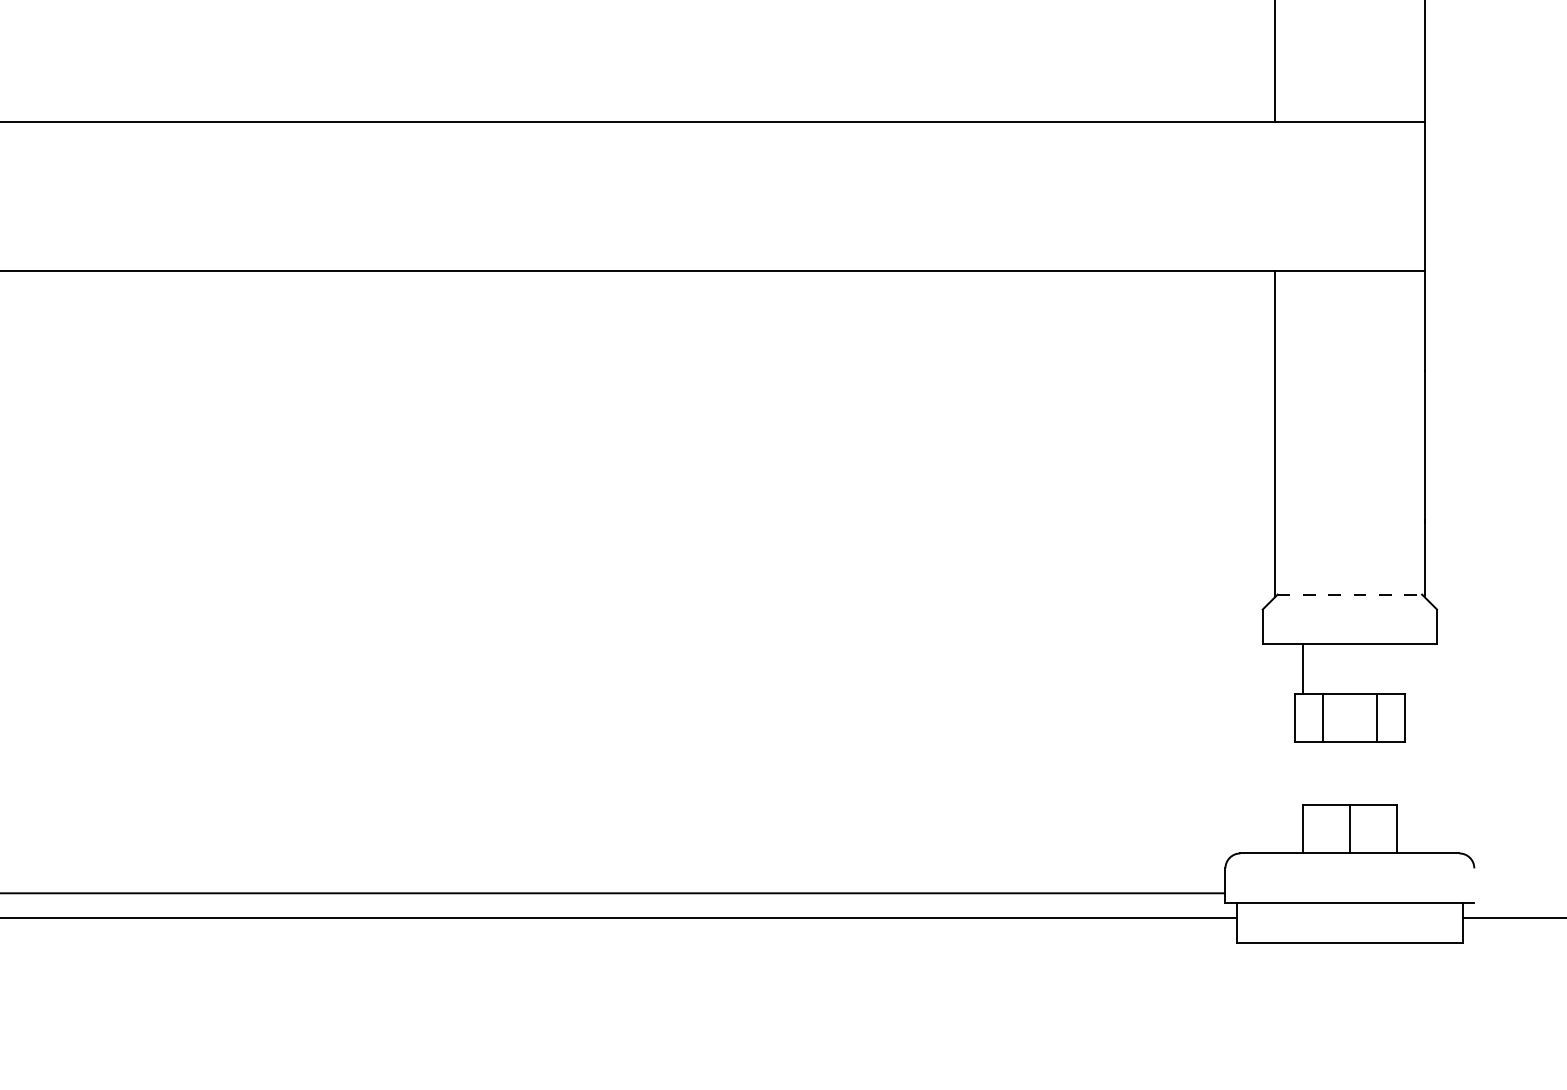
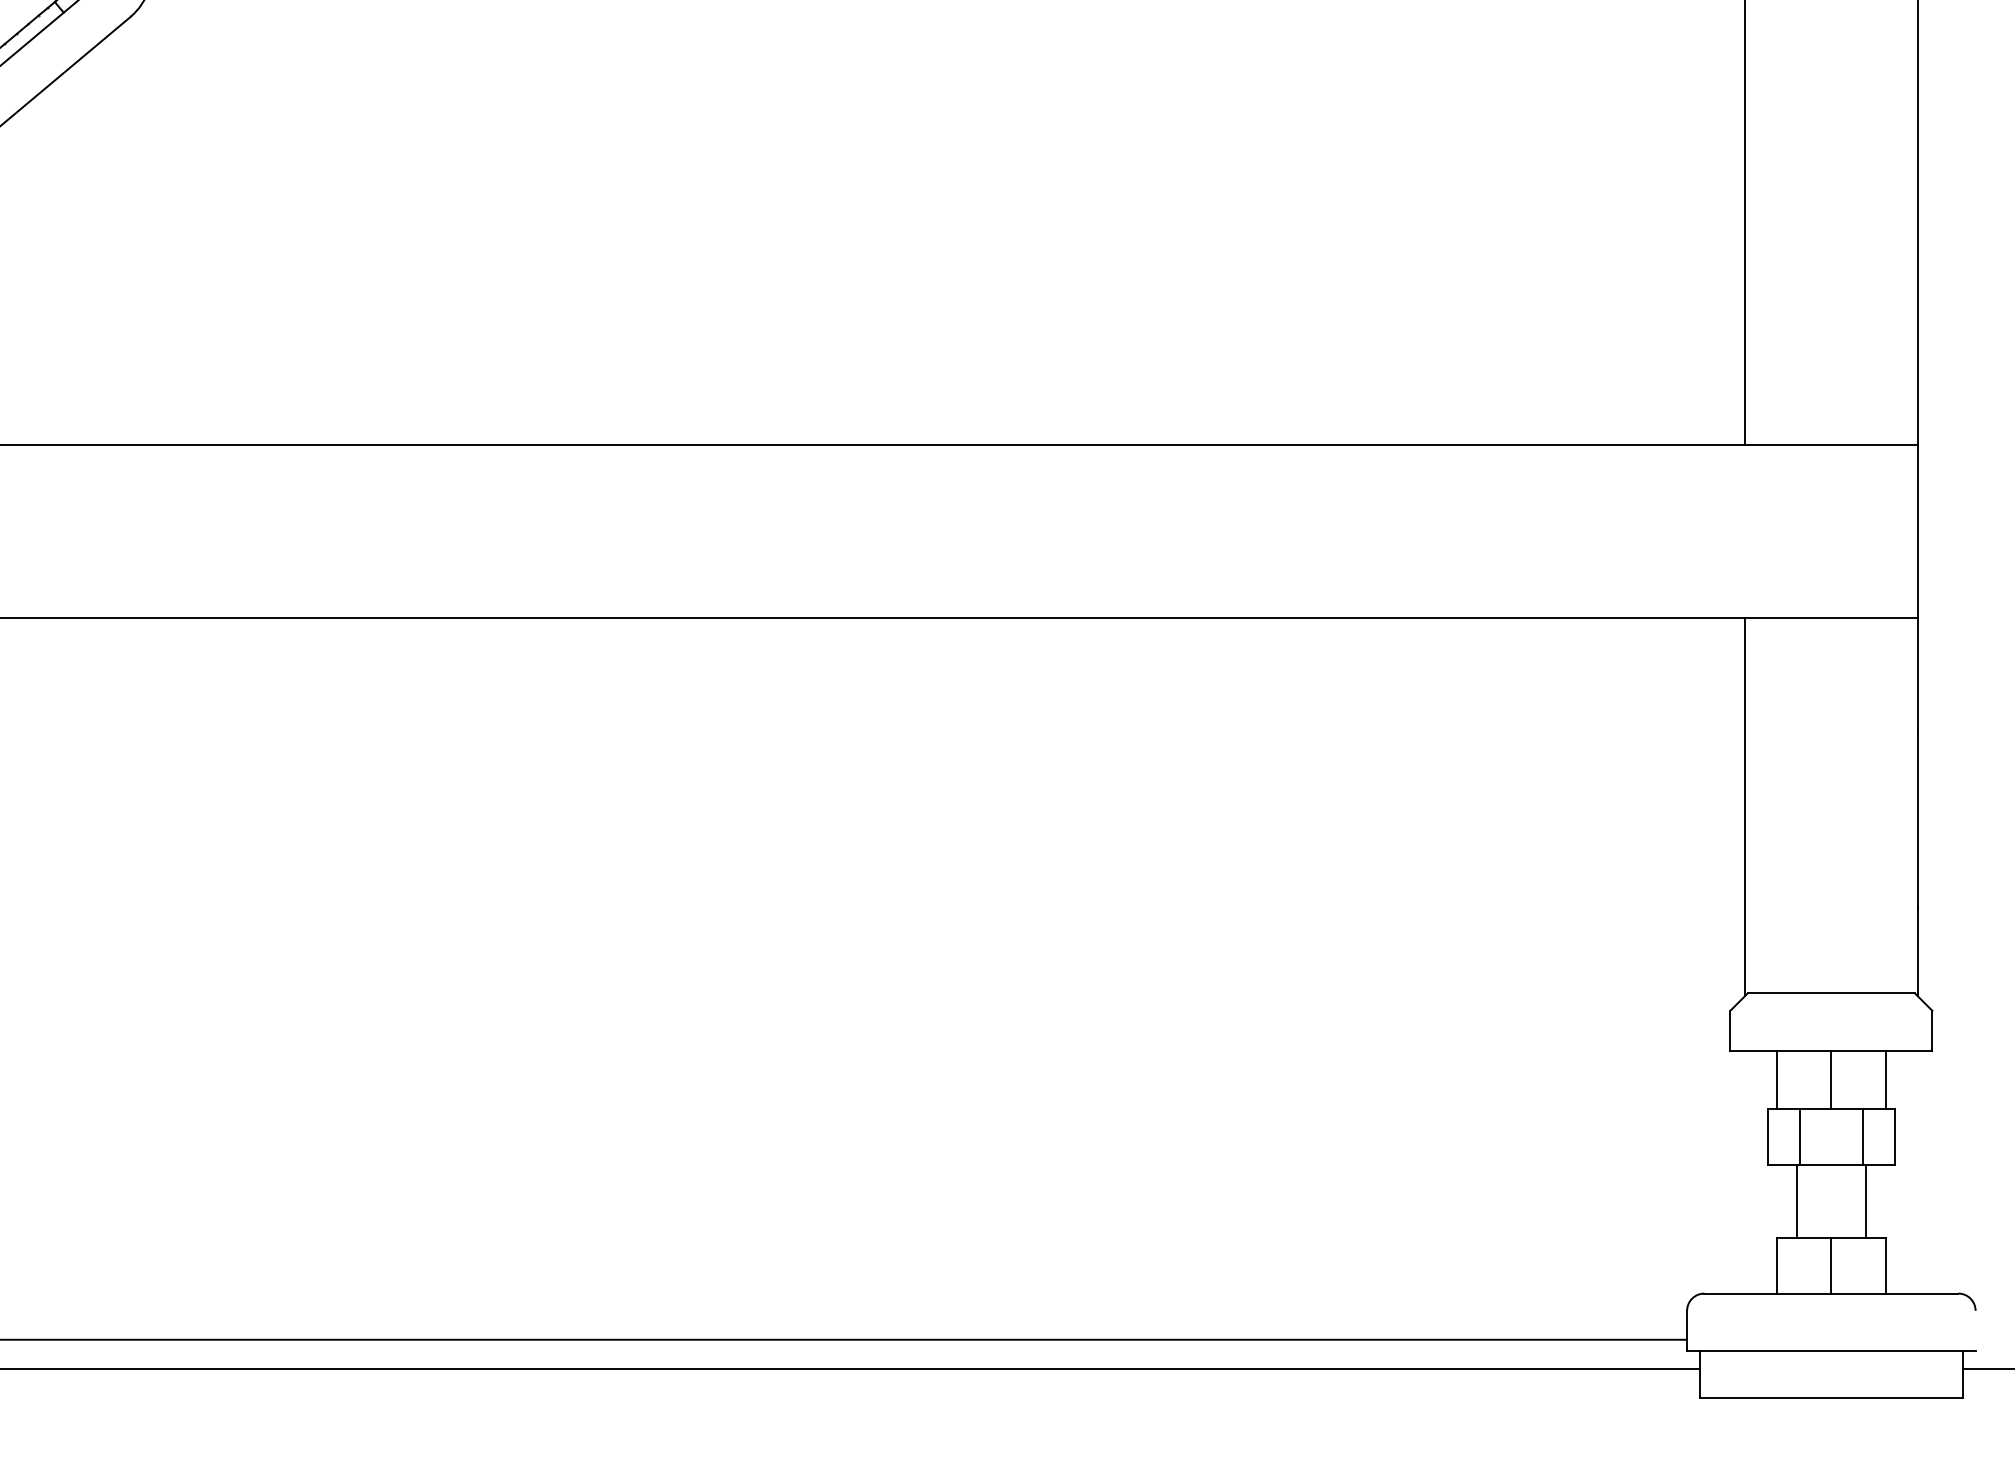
line: (1350, 594) -> (1831, 993), dashed -> solid
line: (1350, 668) -> (1831, 1079), added
line: (1397, 668) -> (1886, 1079), added
line: (1319, 773) -> (1796, 1200), added
line: (1379, 773) -> (1865, 1200), added

